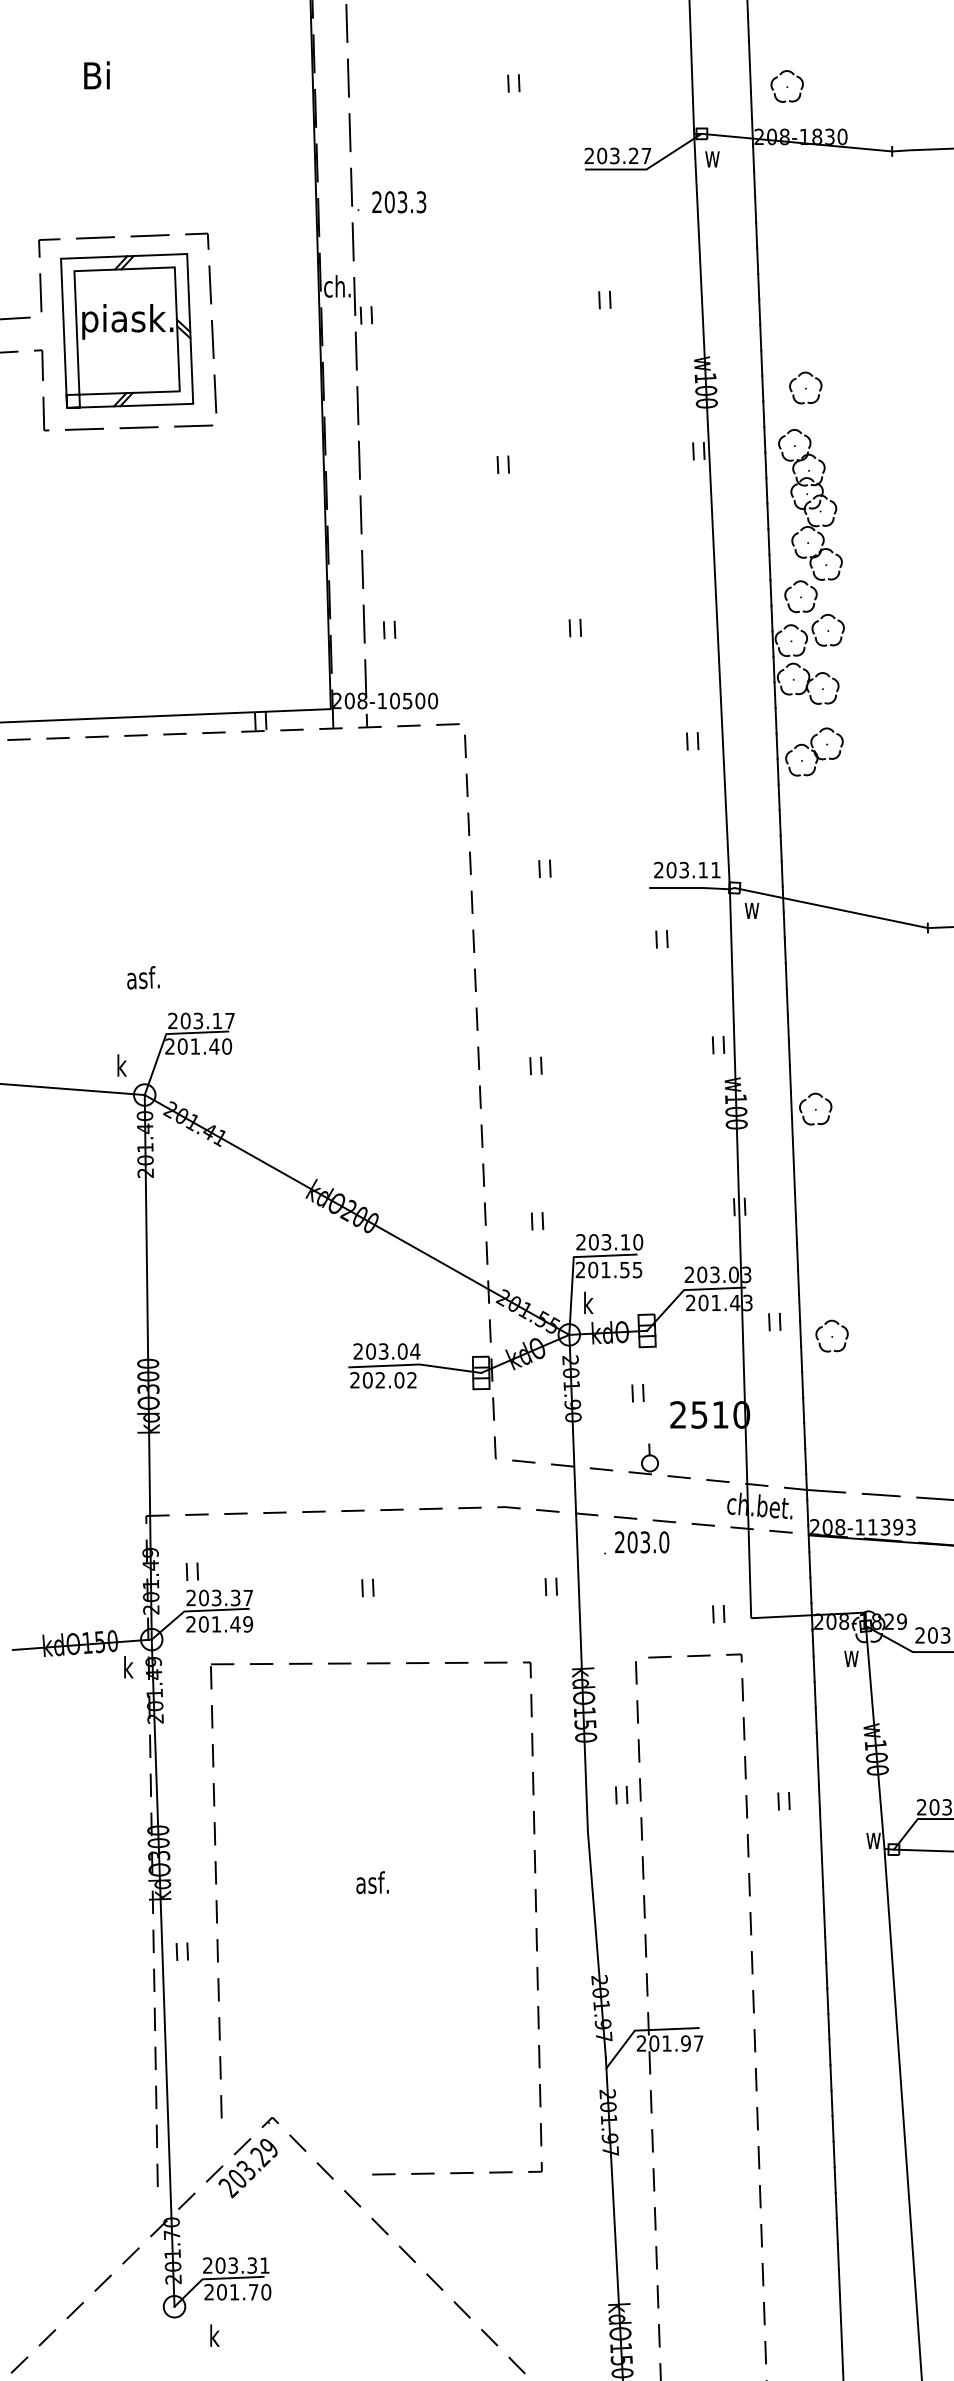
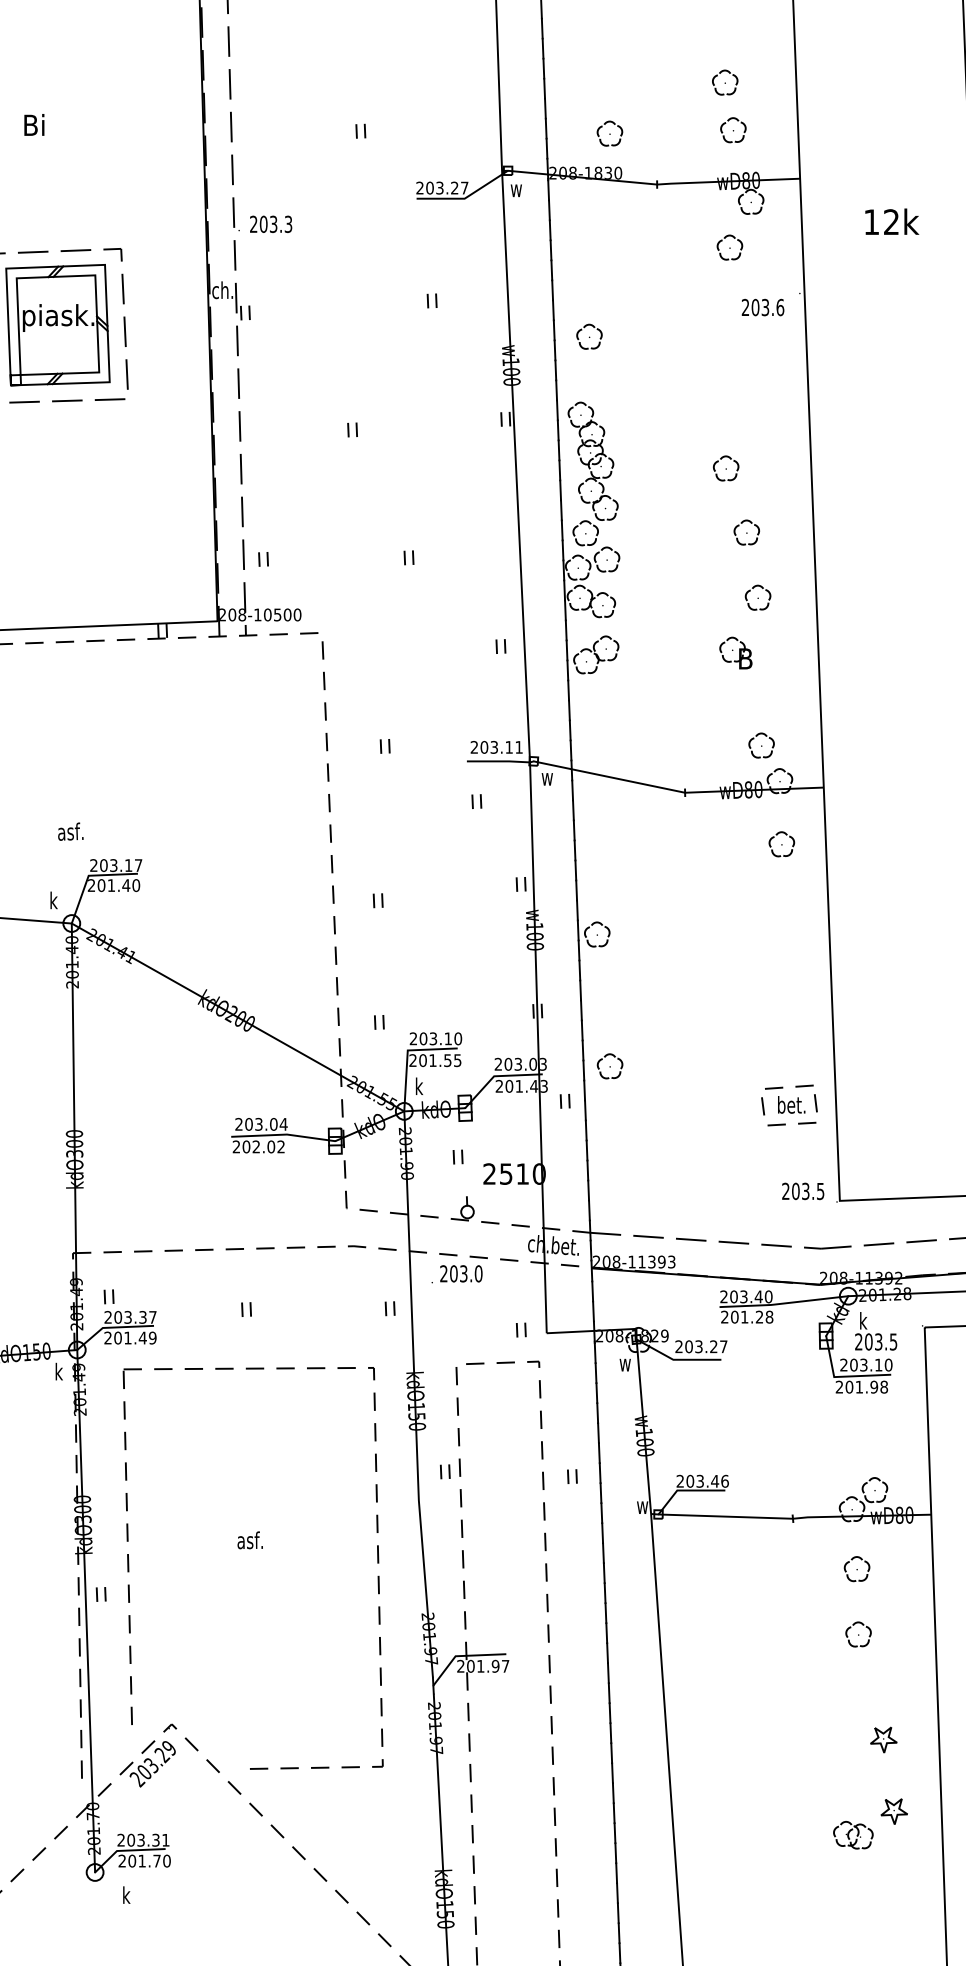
part: (786, 86) -> (609, 133), moved
part: (805, 387) -> (589, 336), moved
part: (831, 1336) -> (609, 1066), moved

